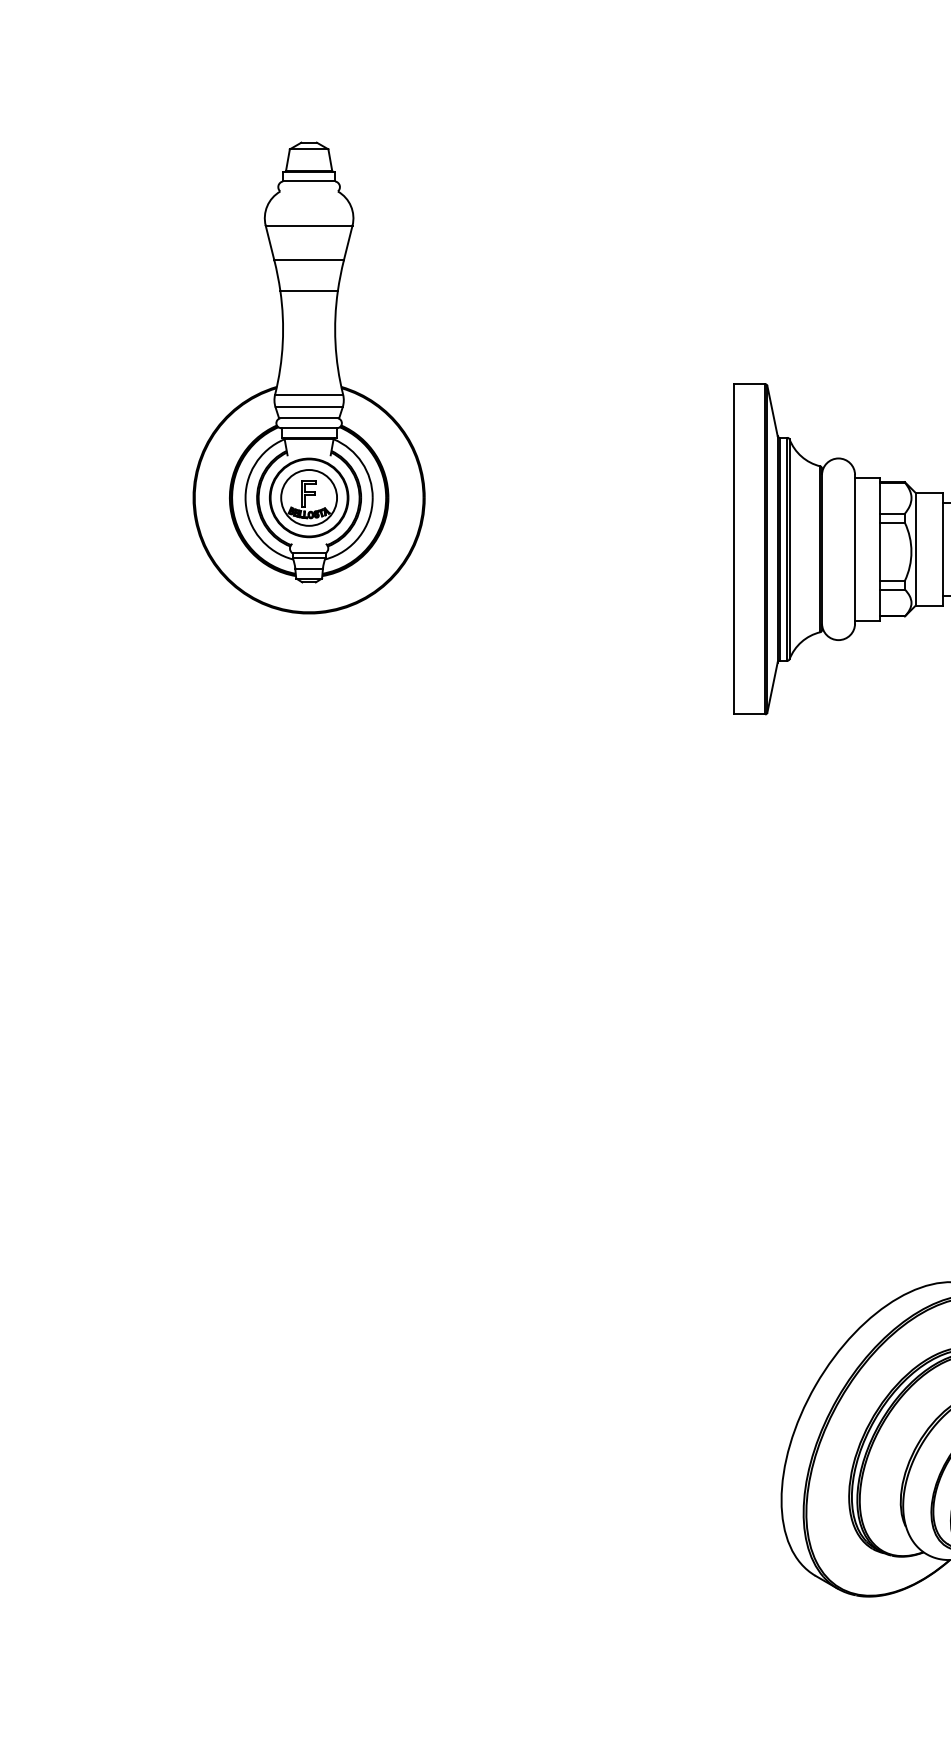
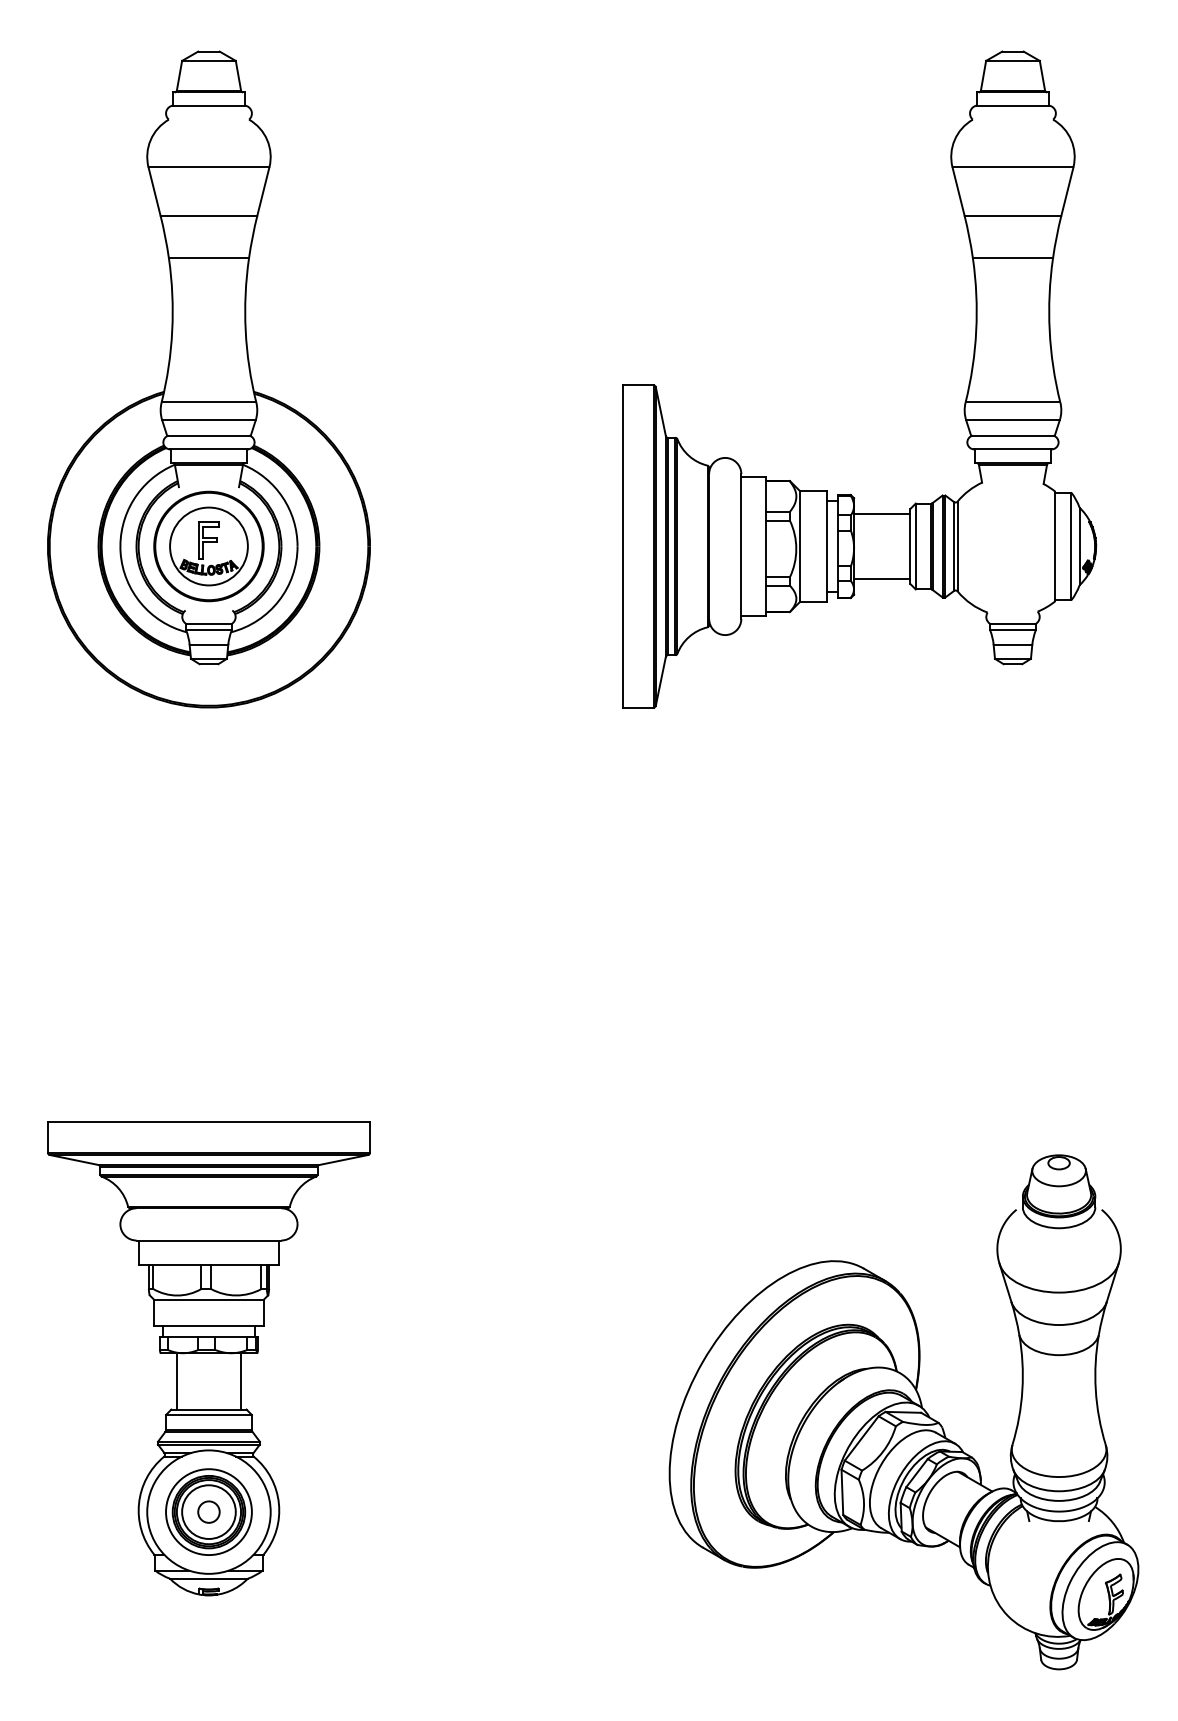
part: (308, 378) -> (208, 379), size x1.43
part: (308, 1382) -> (208, 1358), added

